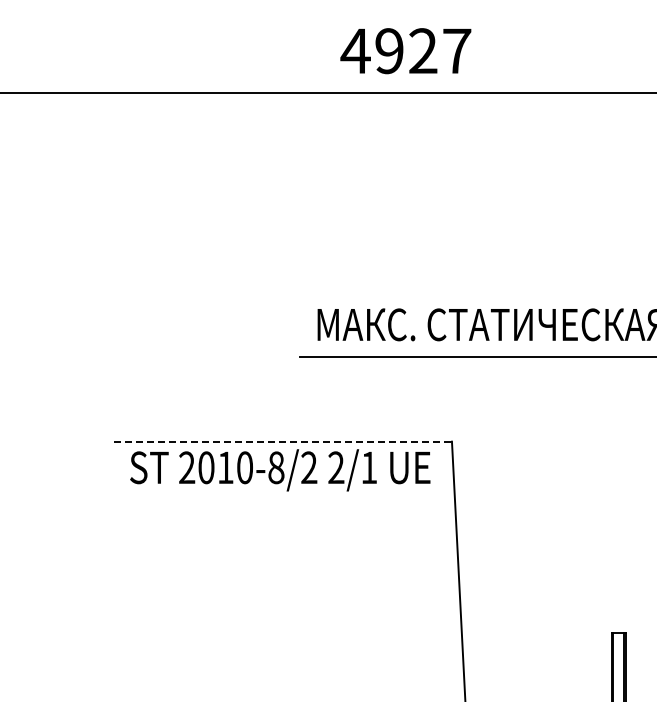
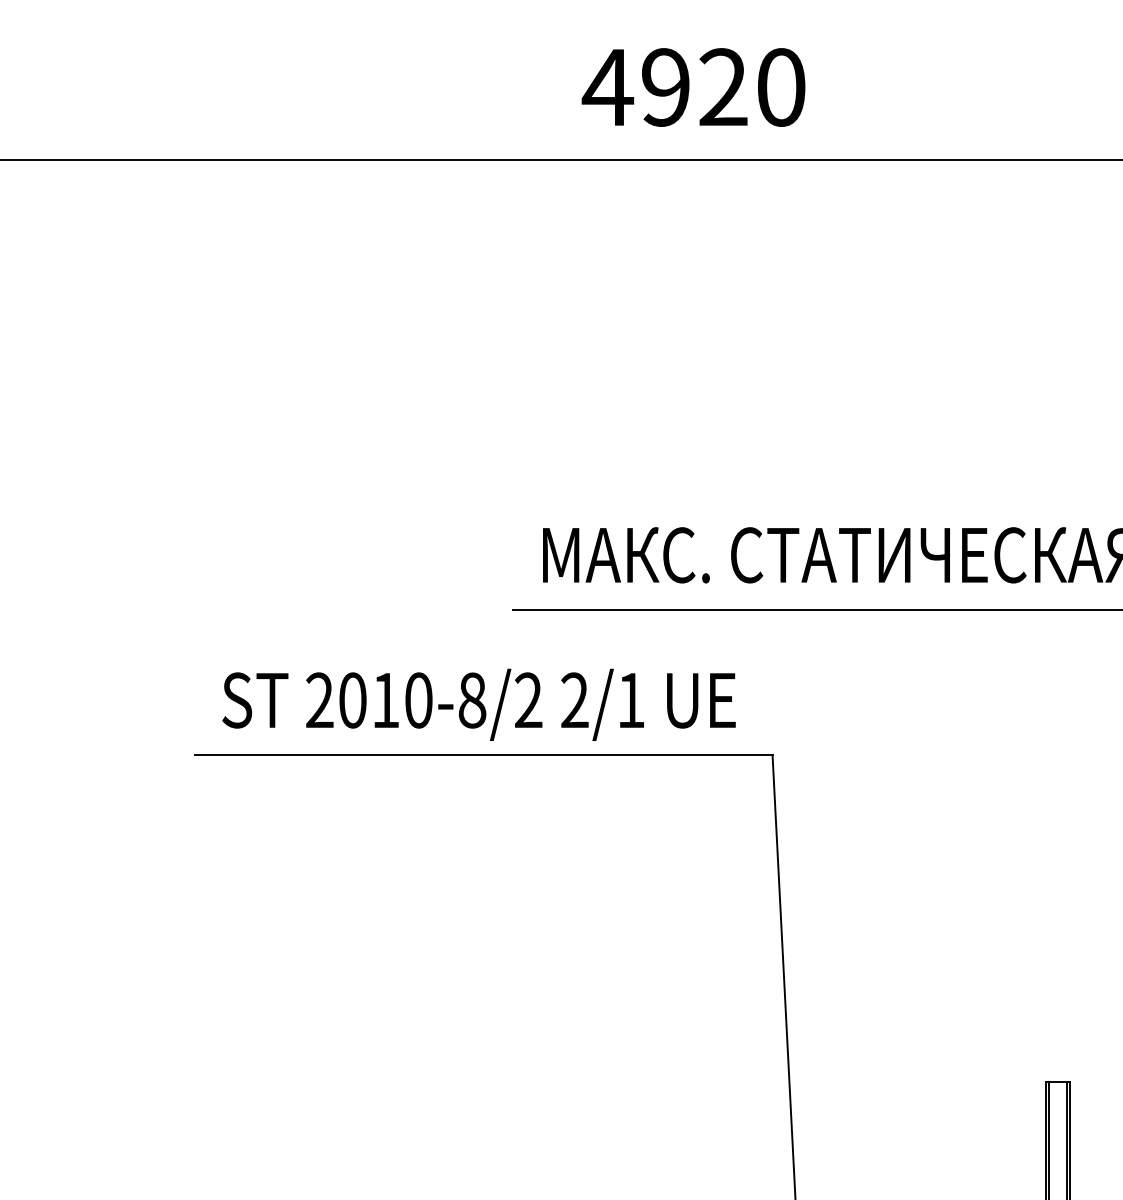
text: (457, 51) -> (781, 88), 4927 -> 4920
line: (283, 441) -> (484, 754), dashed -> solid
text: (280, 470) -> (479, 705), moved

